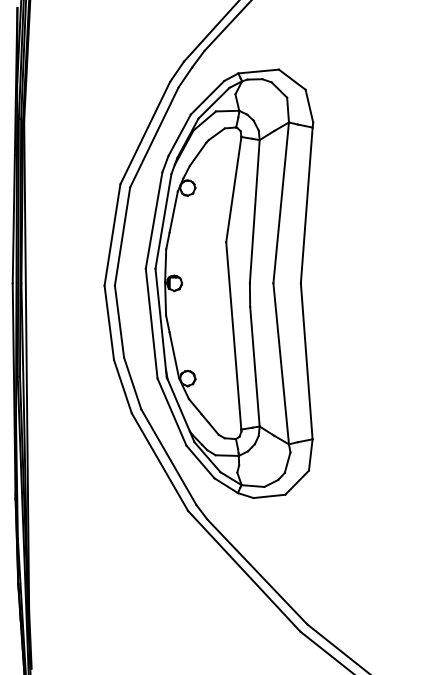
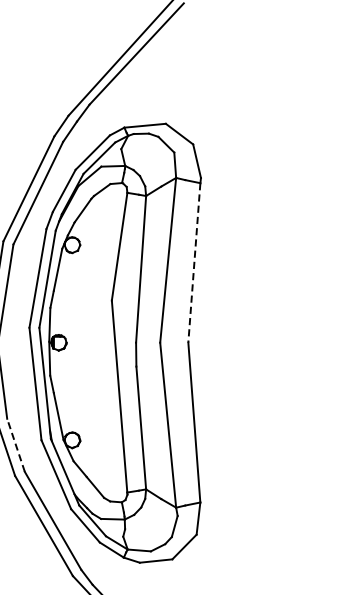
line: (306, 205) -> (194, 263), solid -> dashed
line: (132, 383) -> (15, 445), solid -> dashed

